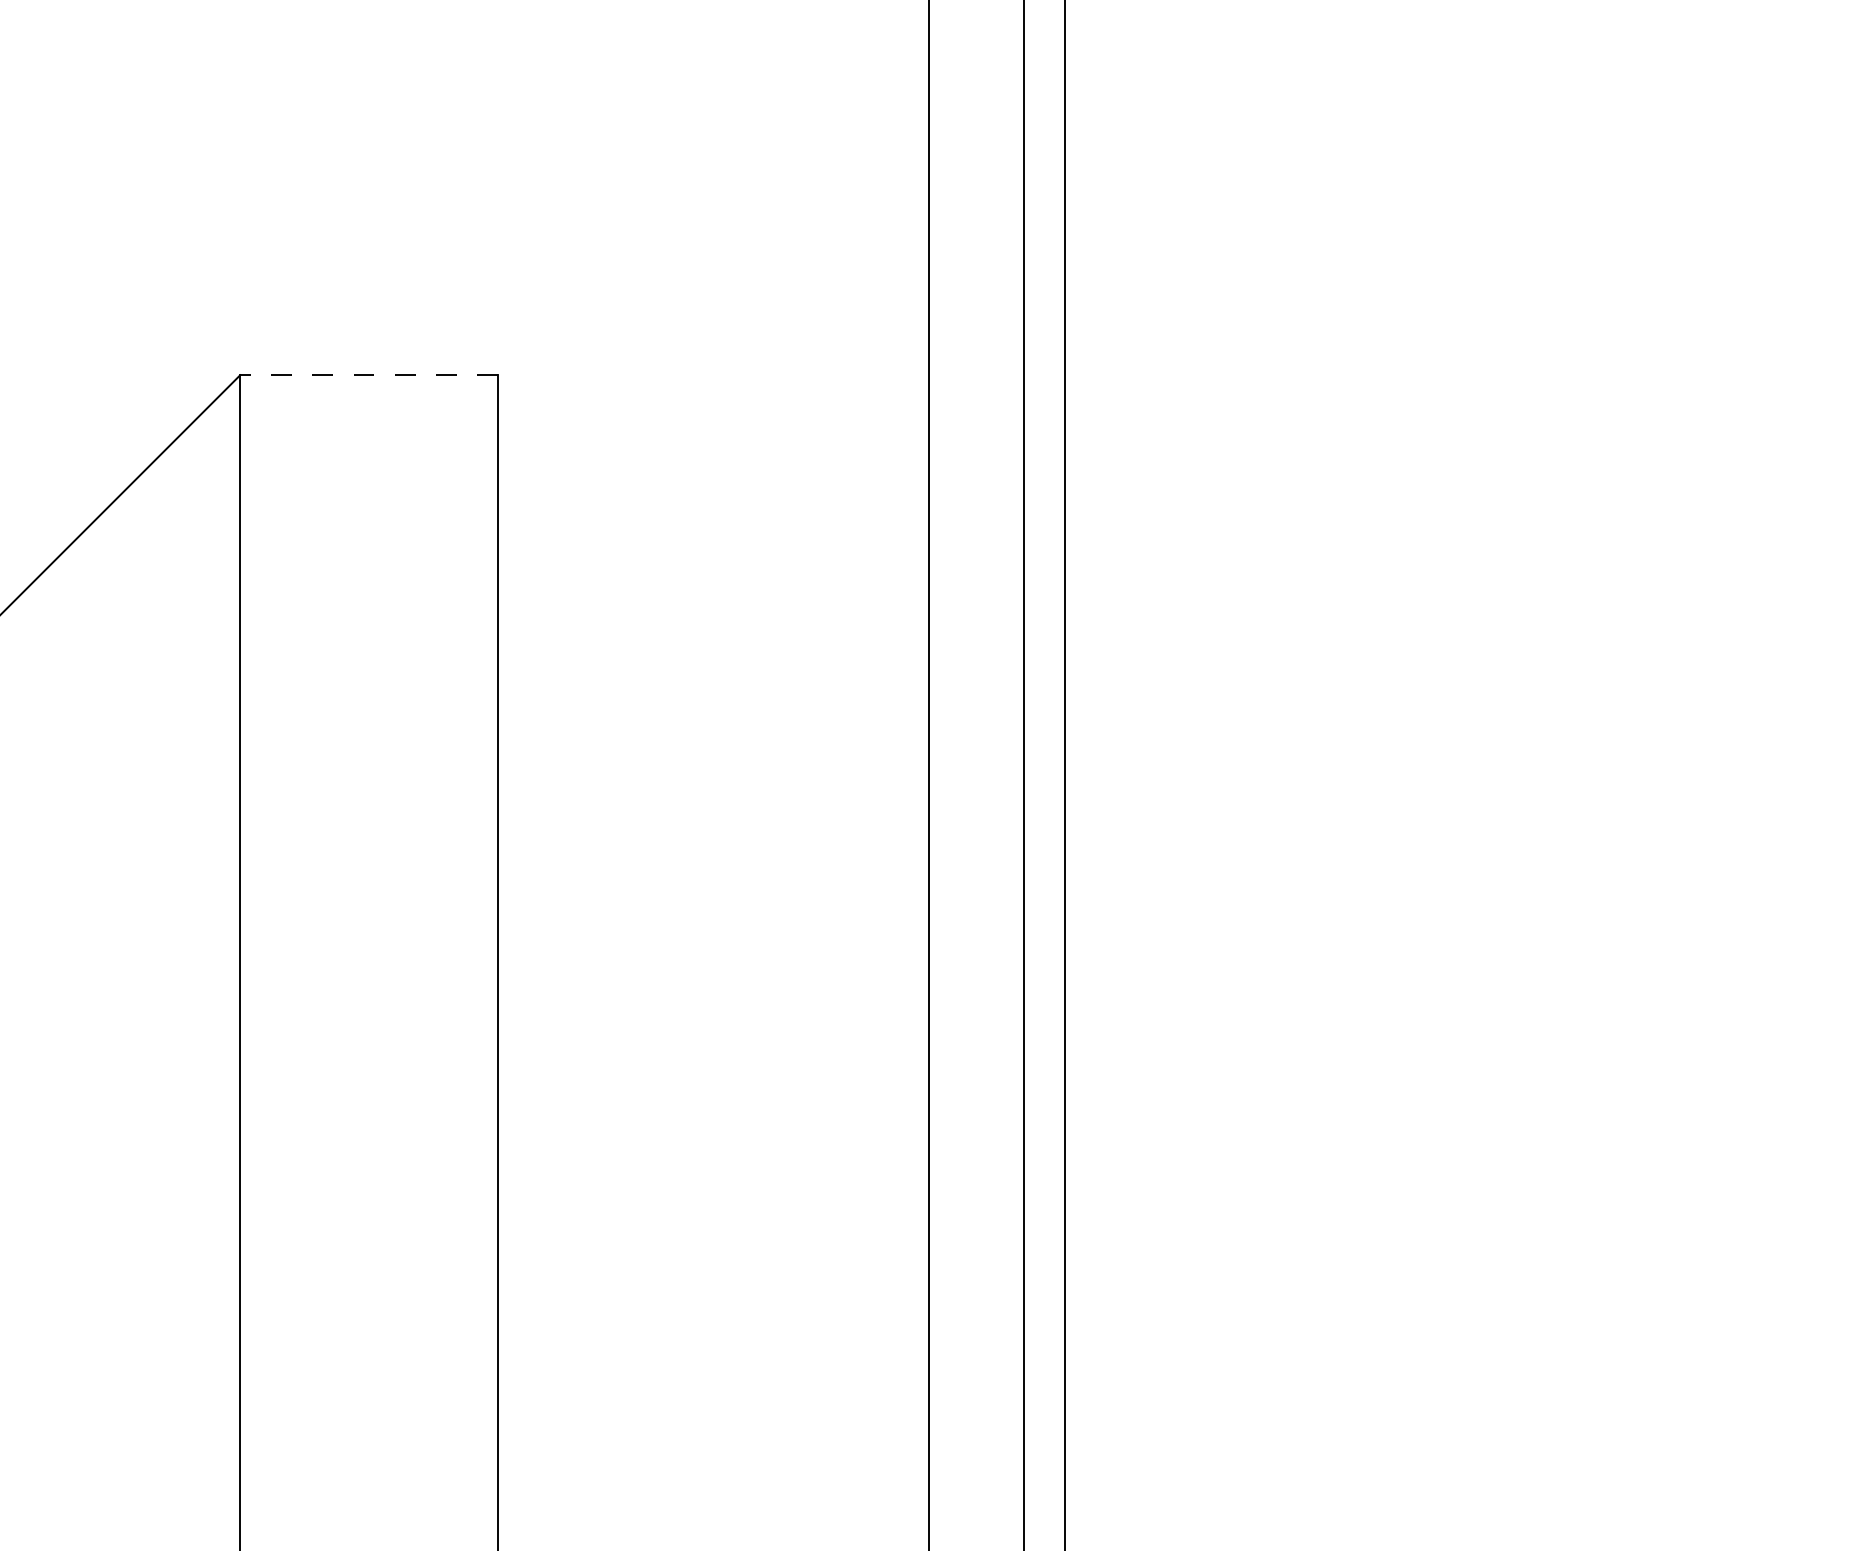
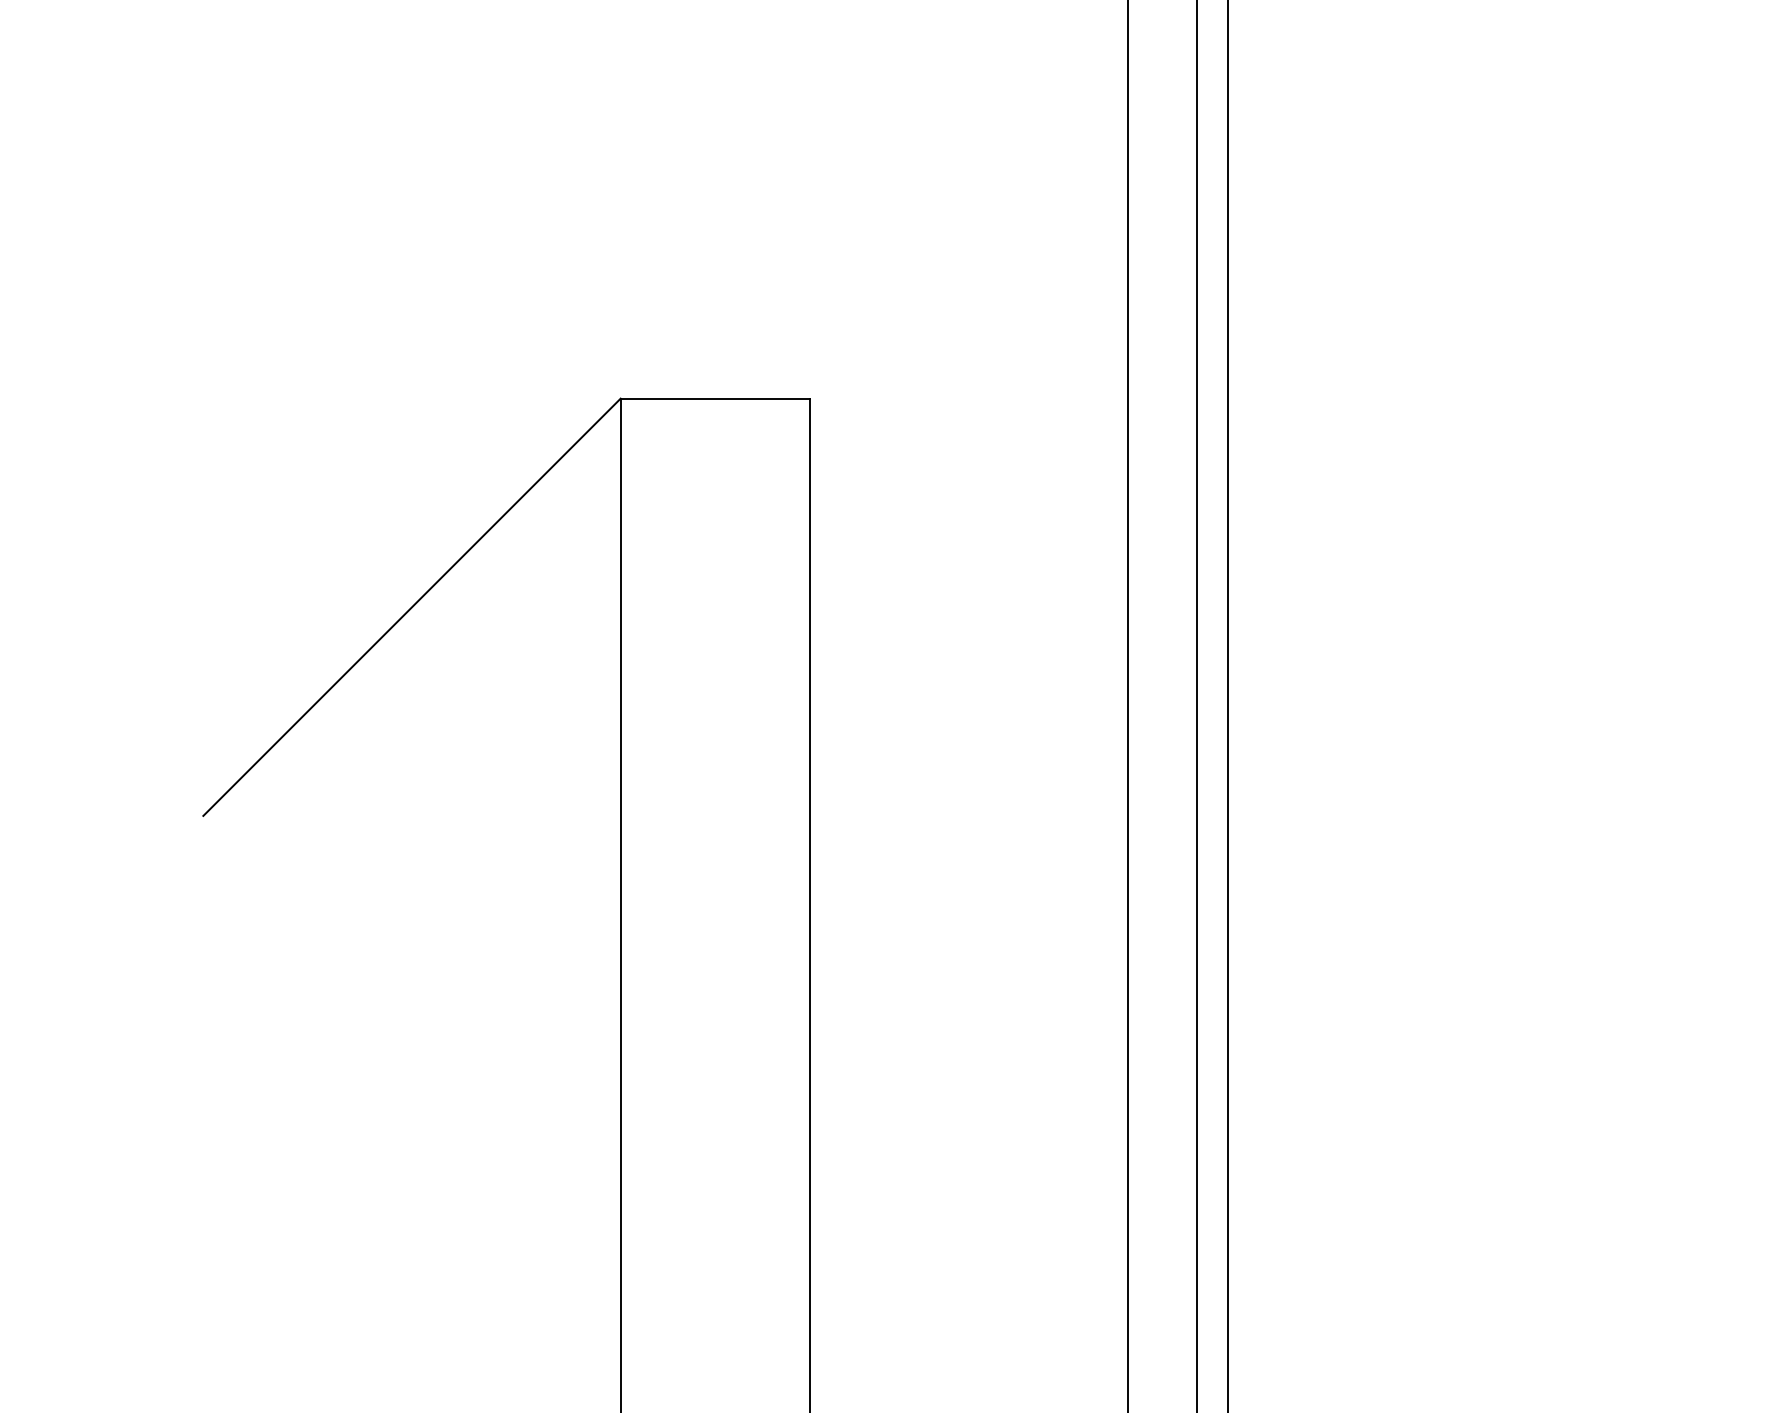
line: (369, 375) -> (715, 398), dashed -> solid

